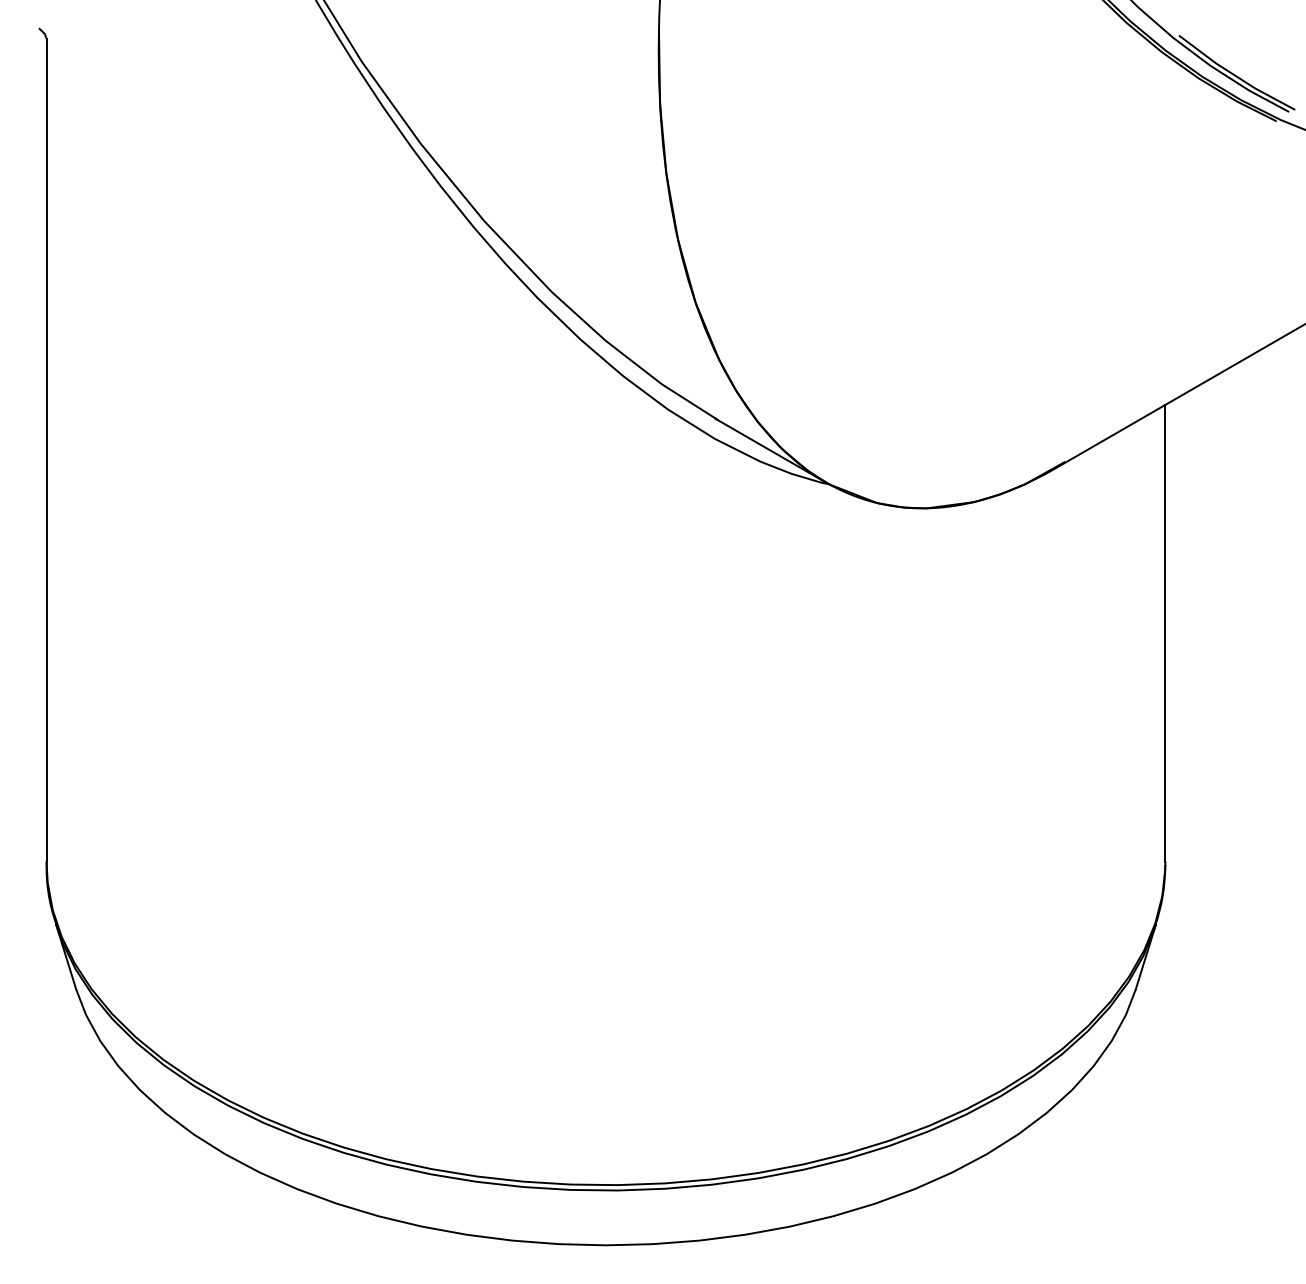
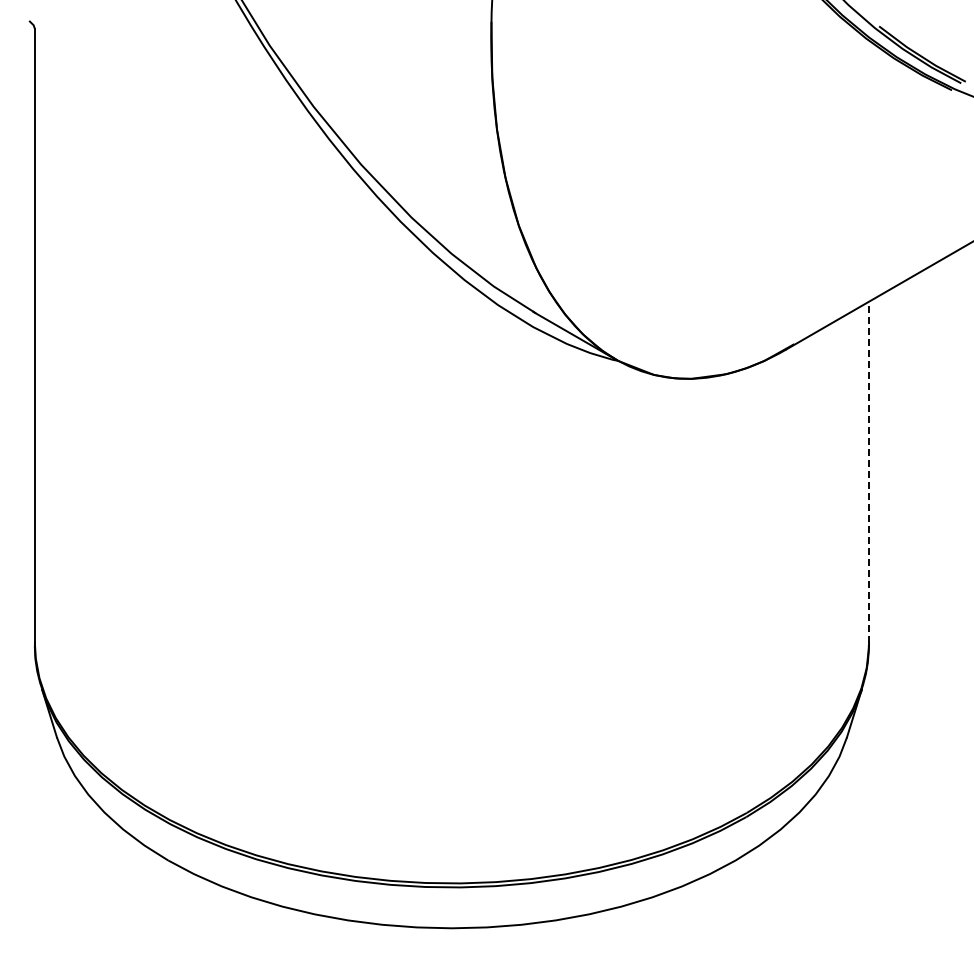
line: (1166, 632) -> (869, 471), solid -> dashed

